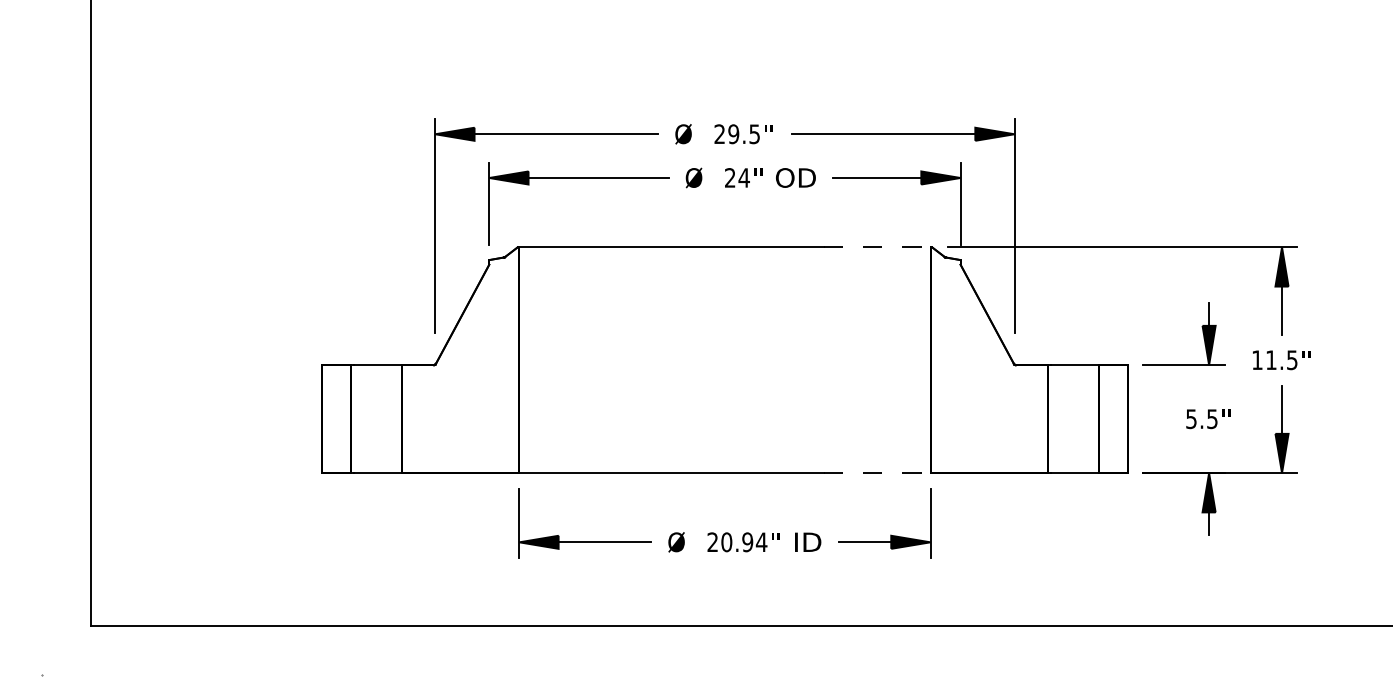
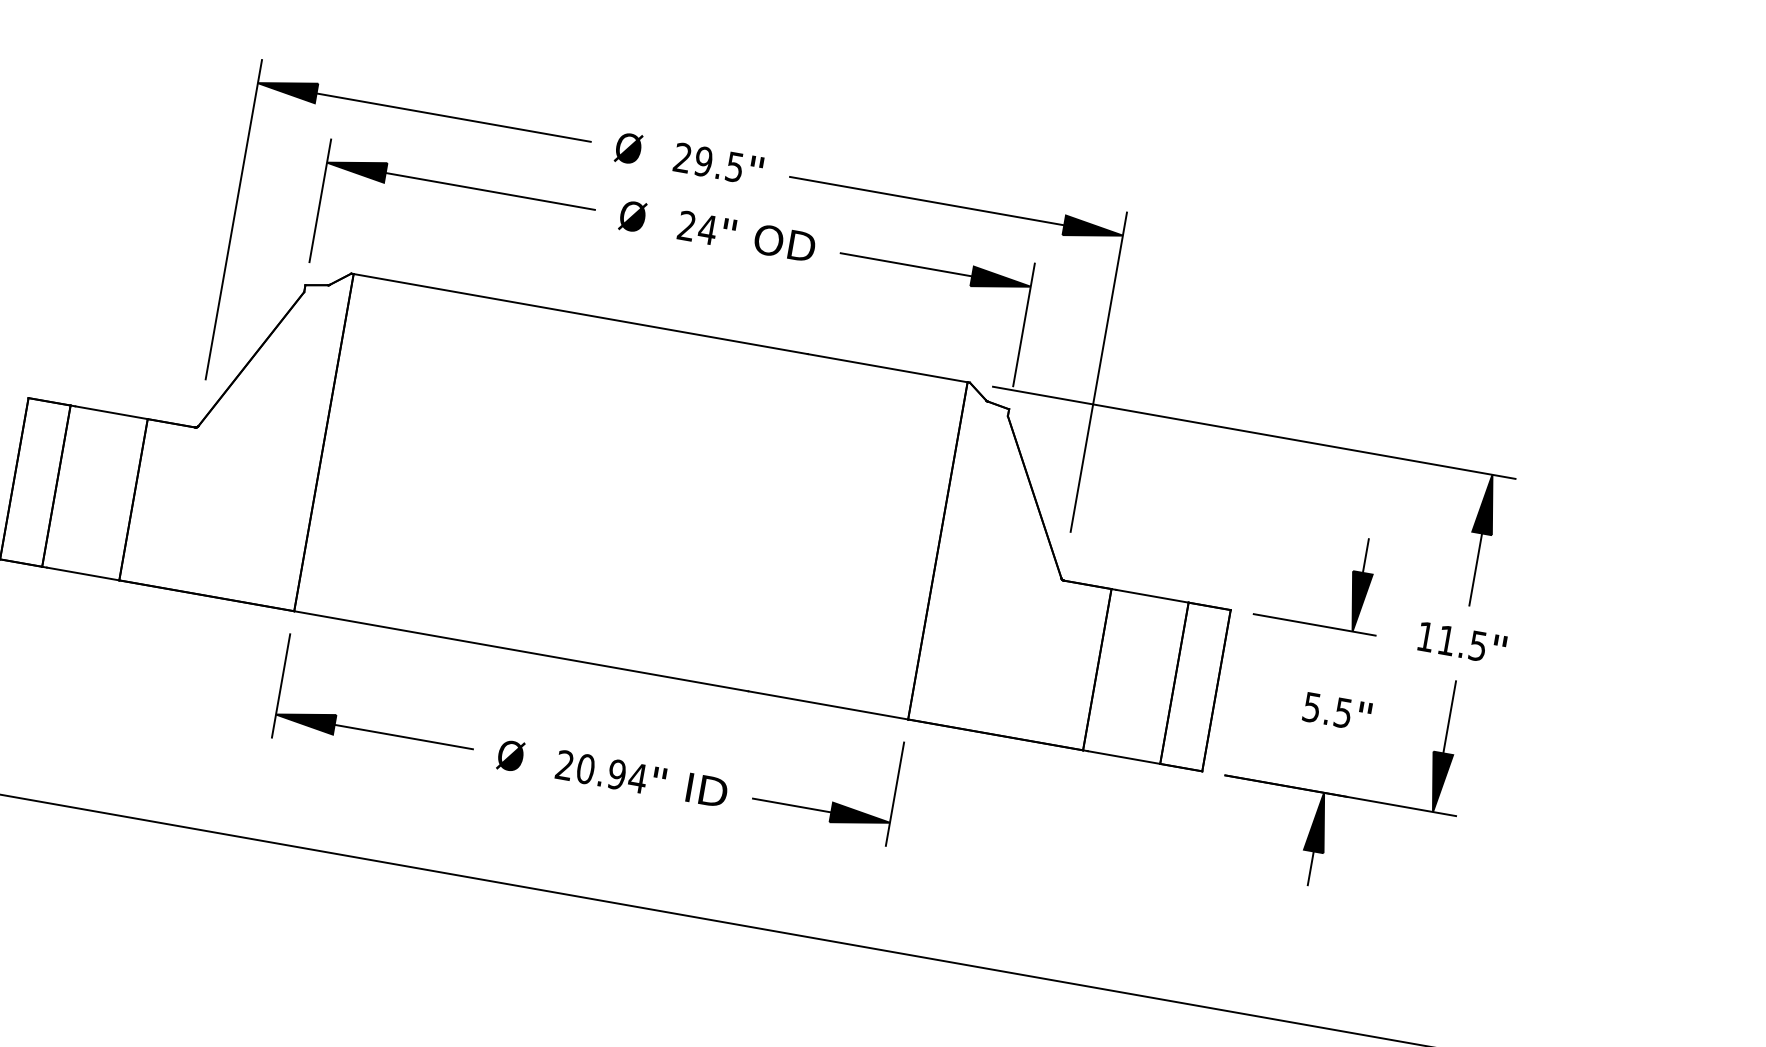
line: (877, 247) -> (888, 368), dashed -> solid
line: (877, 473) -> (828, 706), dashed -> solid

